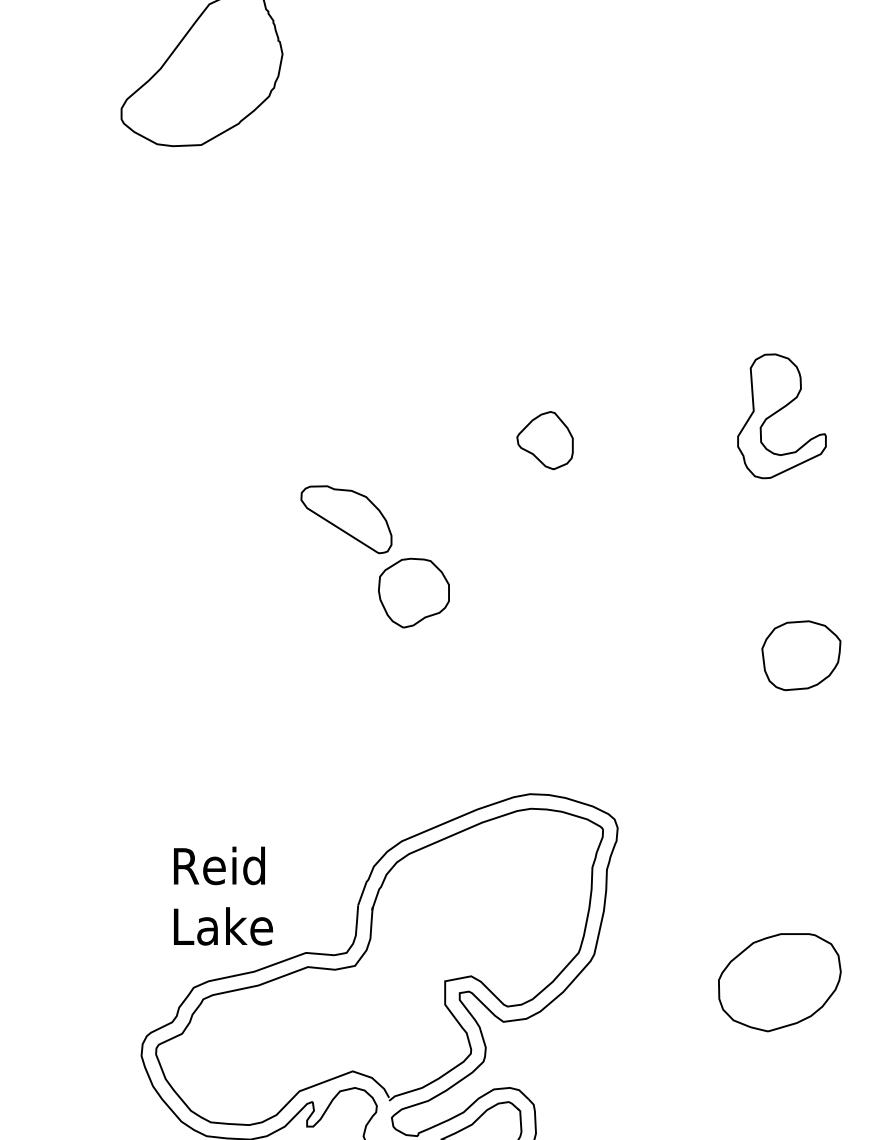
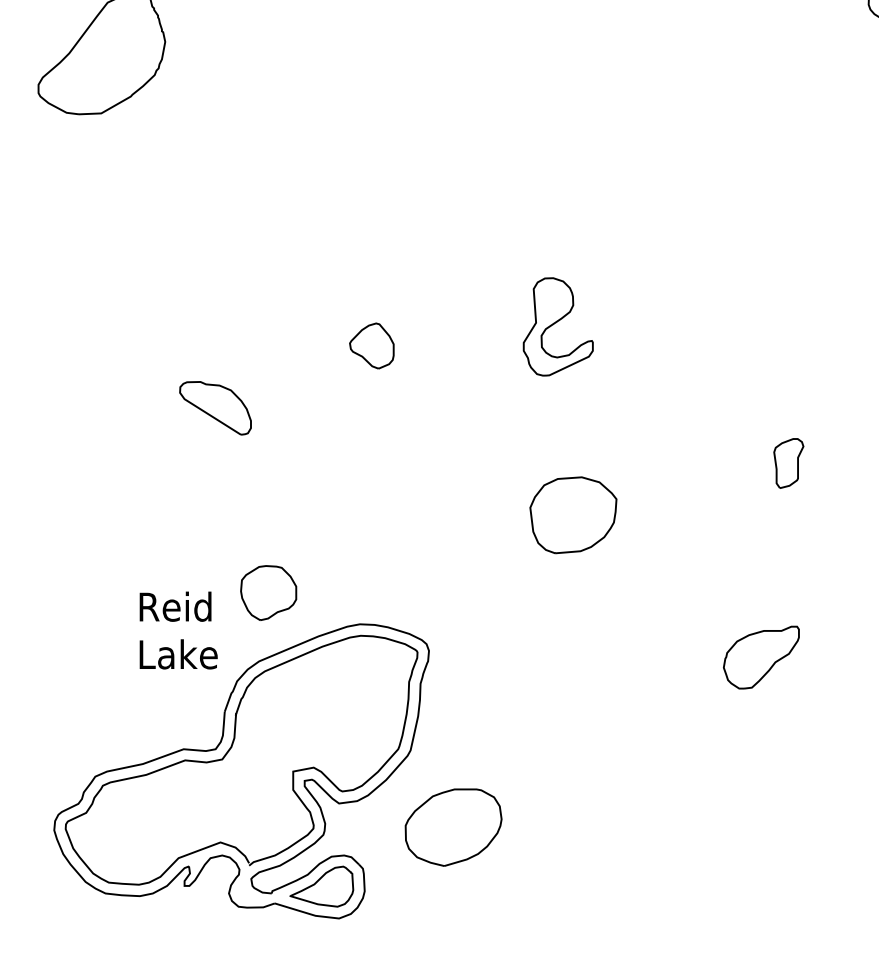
part: (413, 592) -> (268, 592), moved
part: (801, 655) -> (573, 515), size x1.4
text: (223, 896) -> (178, 630), moved
part: (779, 982) -> (453, 827), moved

